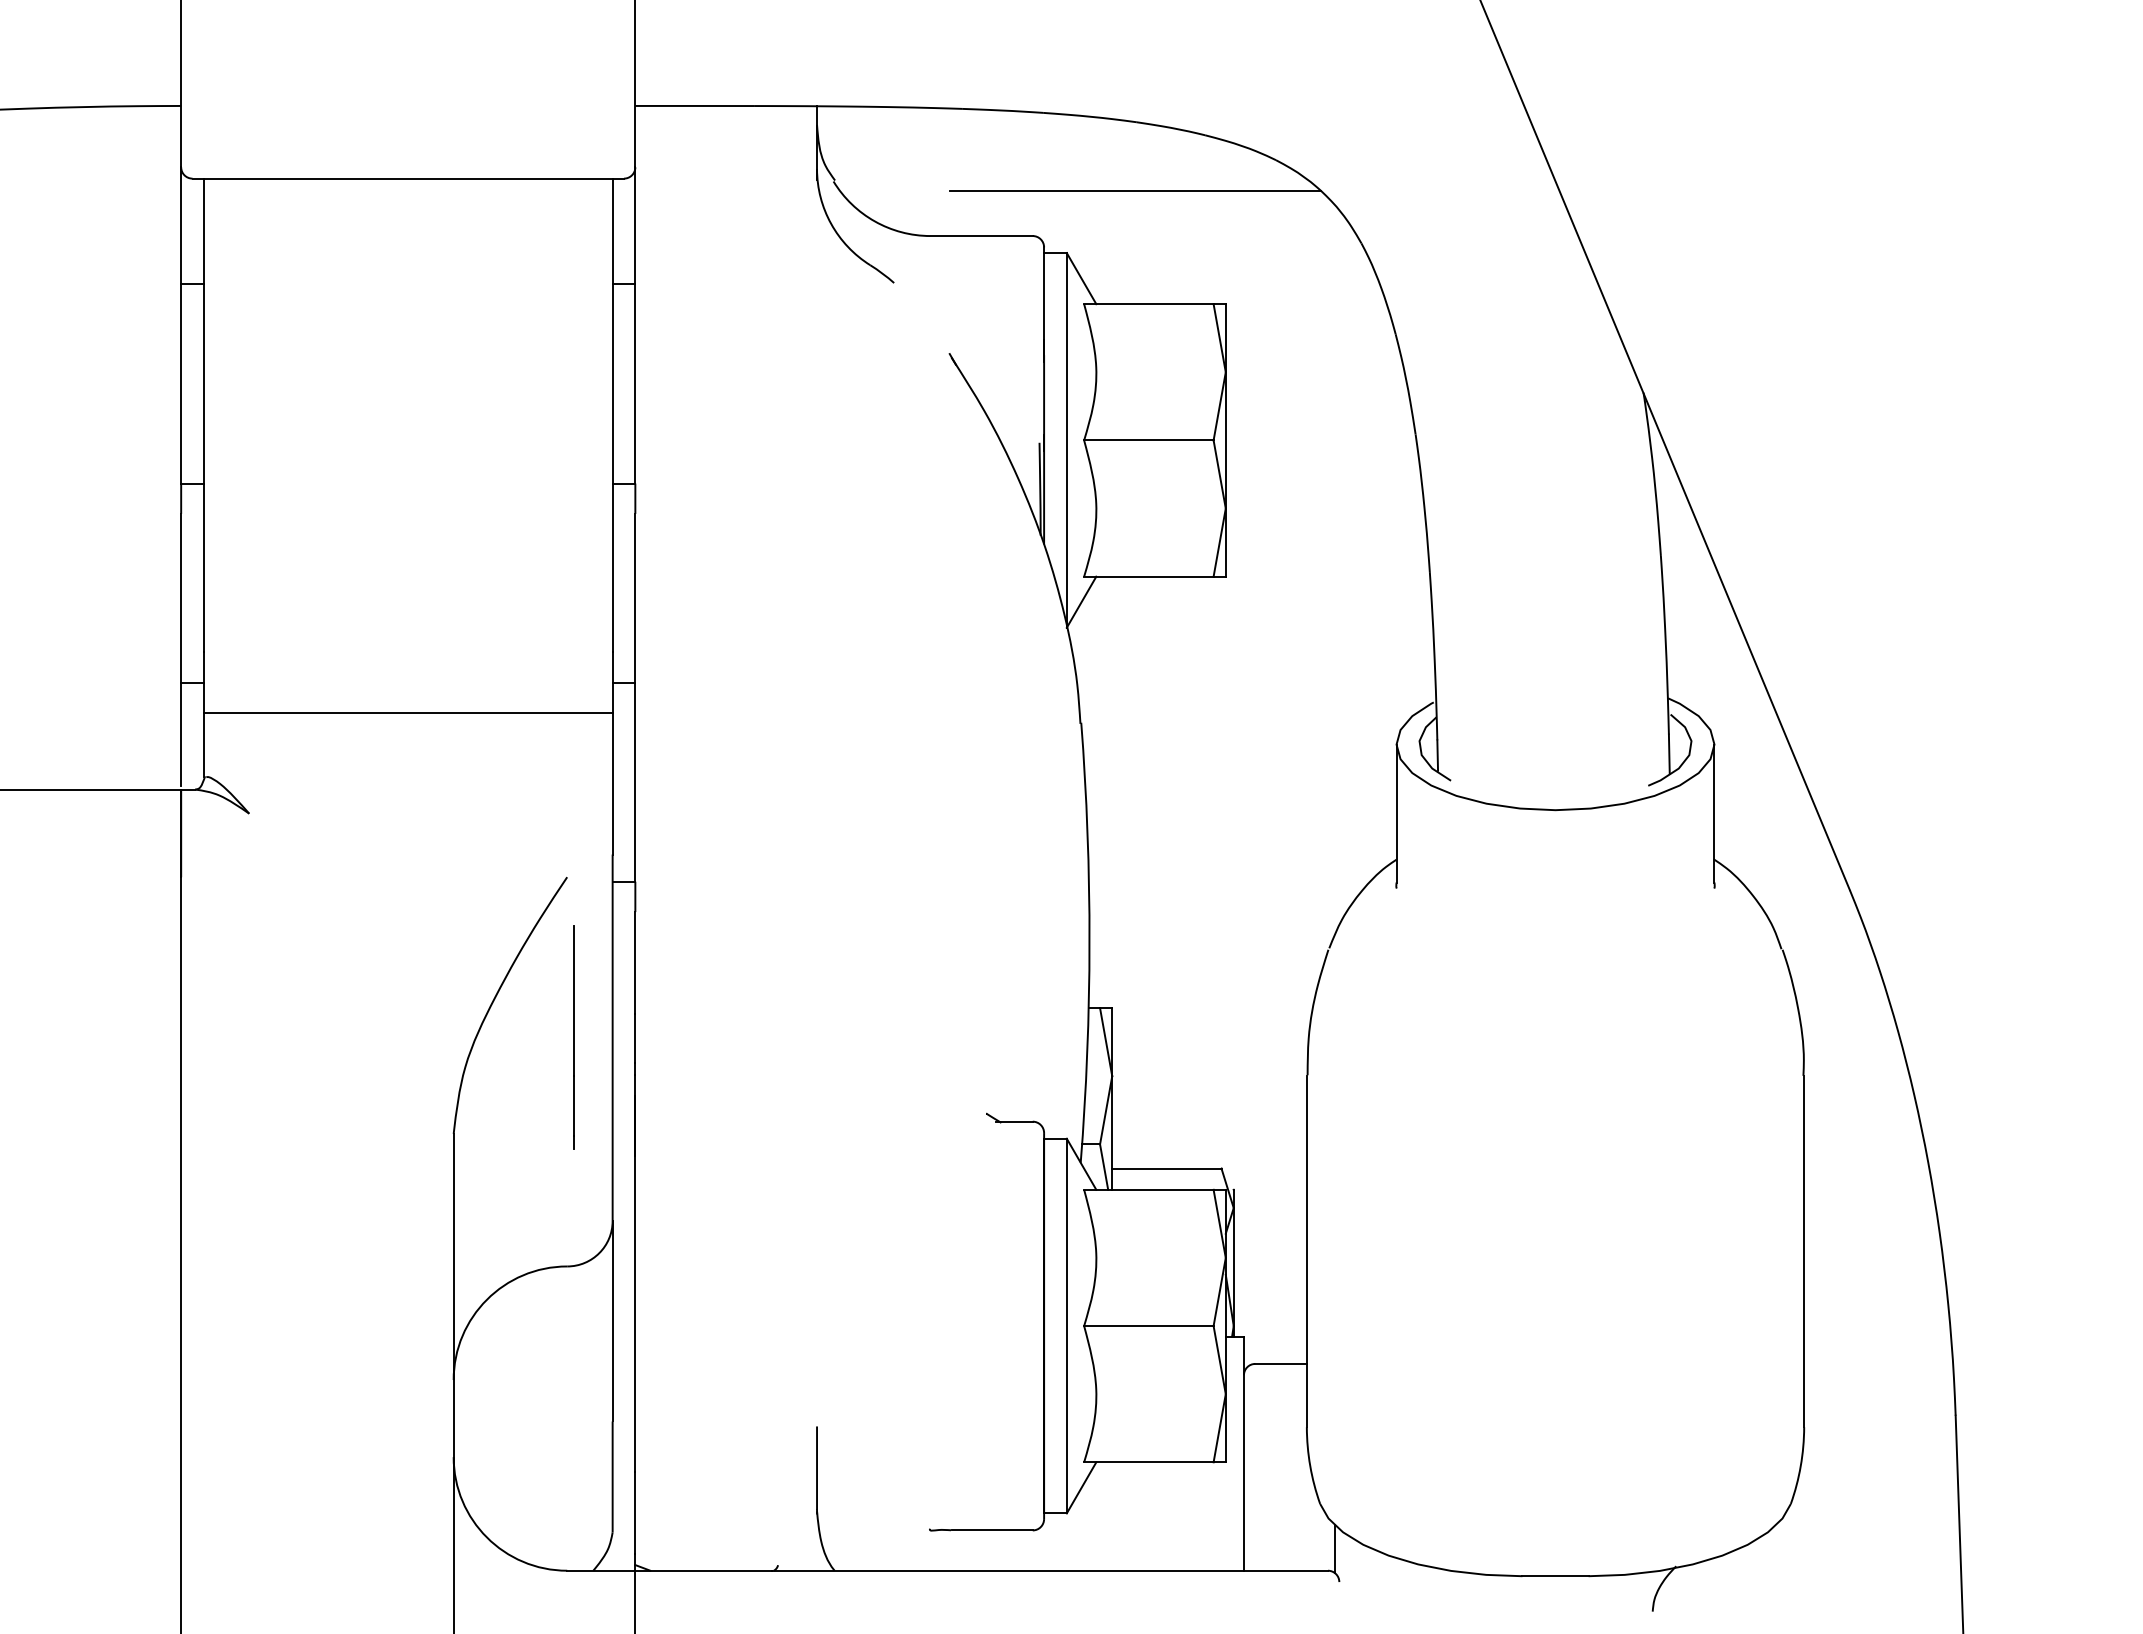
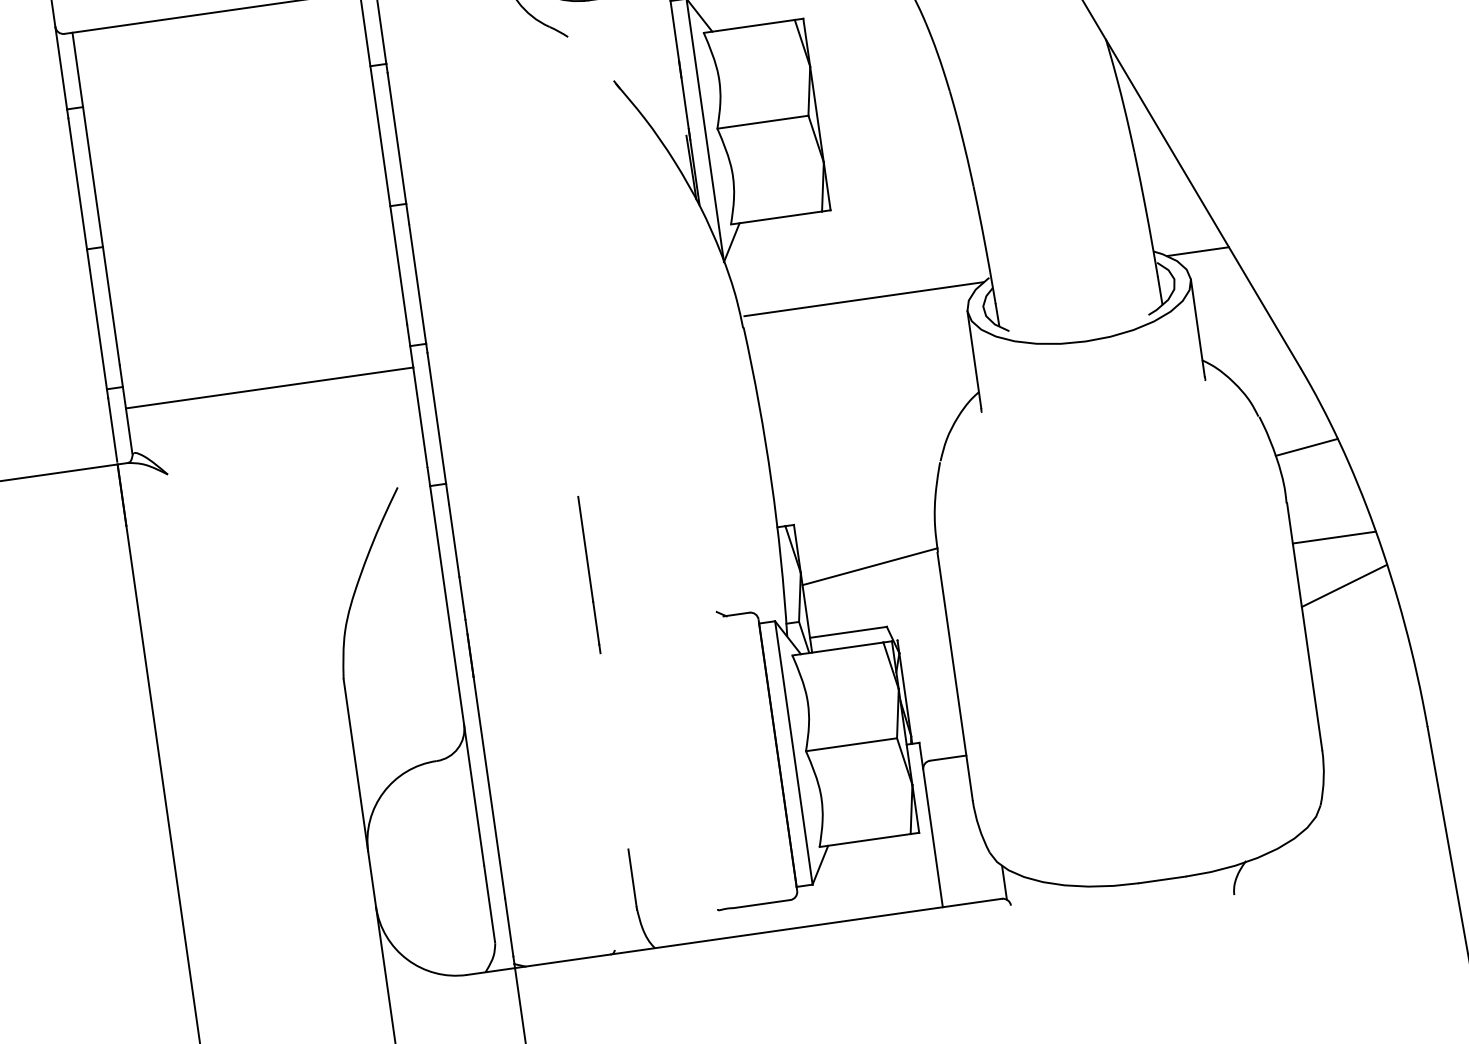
line: (1254, 707) -> (863, 299), added
line: (1729, 707) -> (1197, 251), added
line: (1842, 1001) -> (1306, 447), added
line: (573, 1037) -> (589, 575), moved
line: (1209, 1081) -> (869, 566), added
line: (1863, 1133) -> (1334, 537), added
line: (1867, 1202) -> (1344, 586), added

